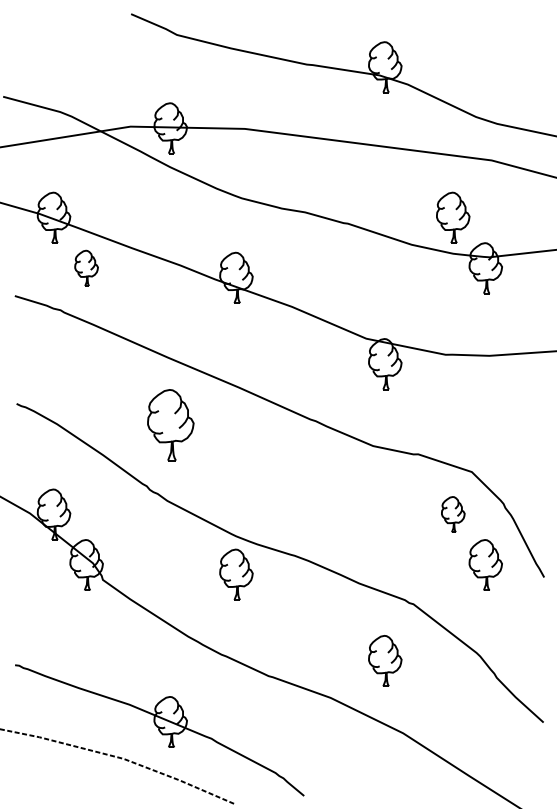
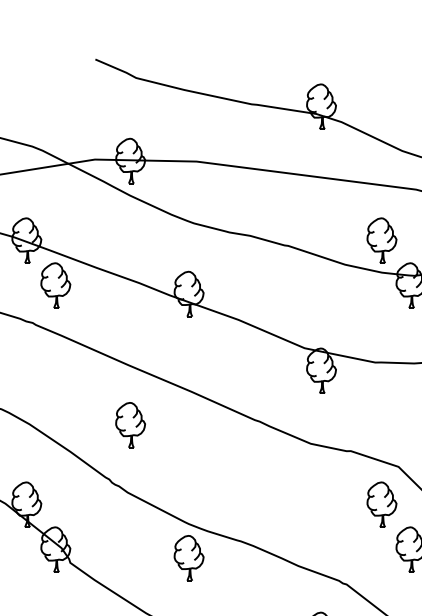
part: (86, 268) -> (55, 285), size x1.43
part: (170, 425) -> (130, 425), size x0.71
part: (453, 514) -> (382, 504), size x1.43

